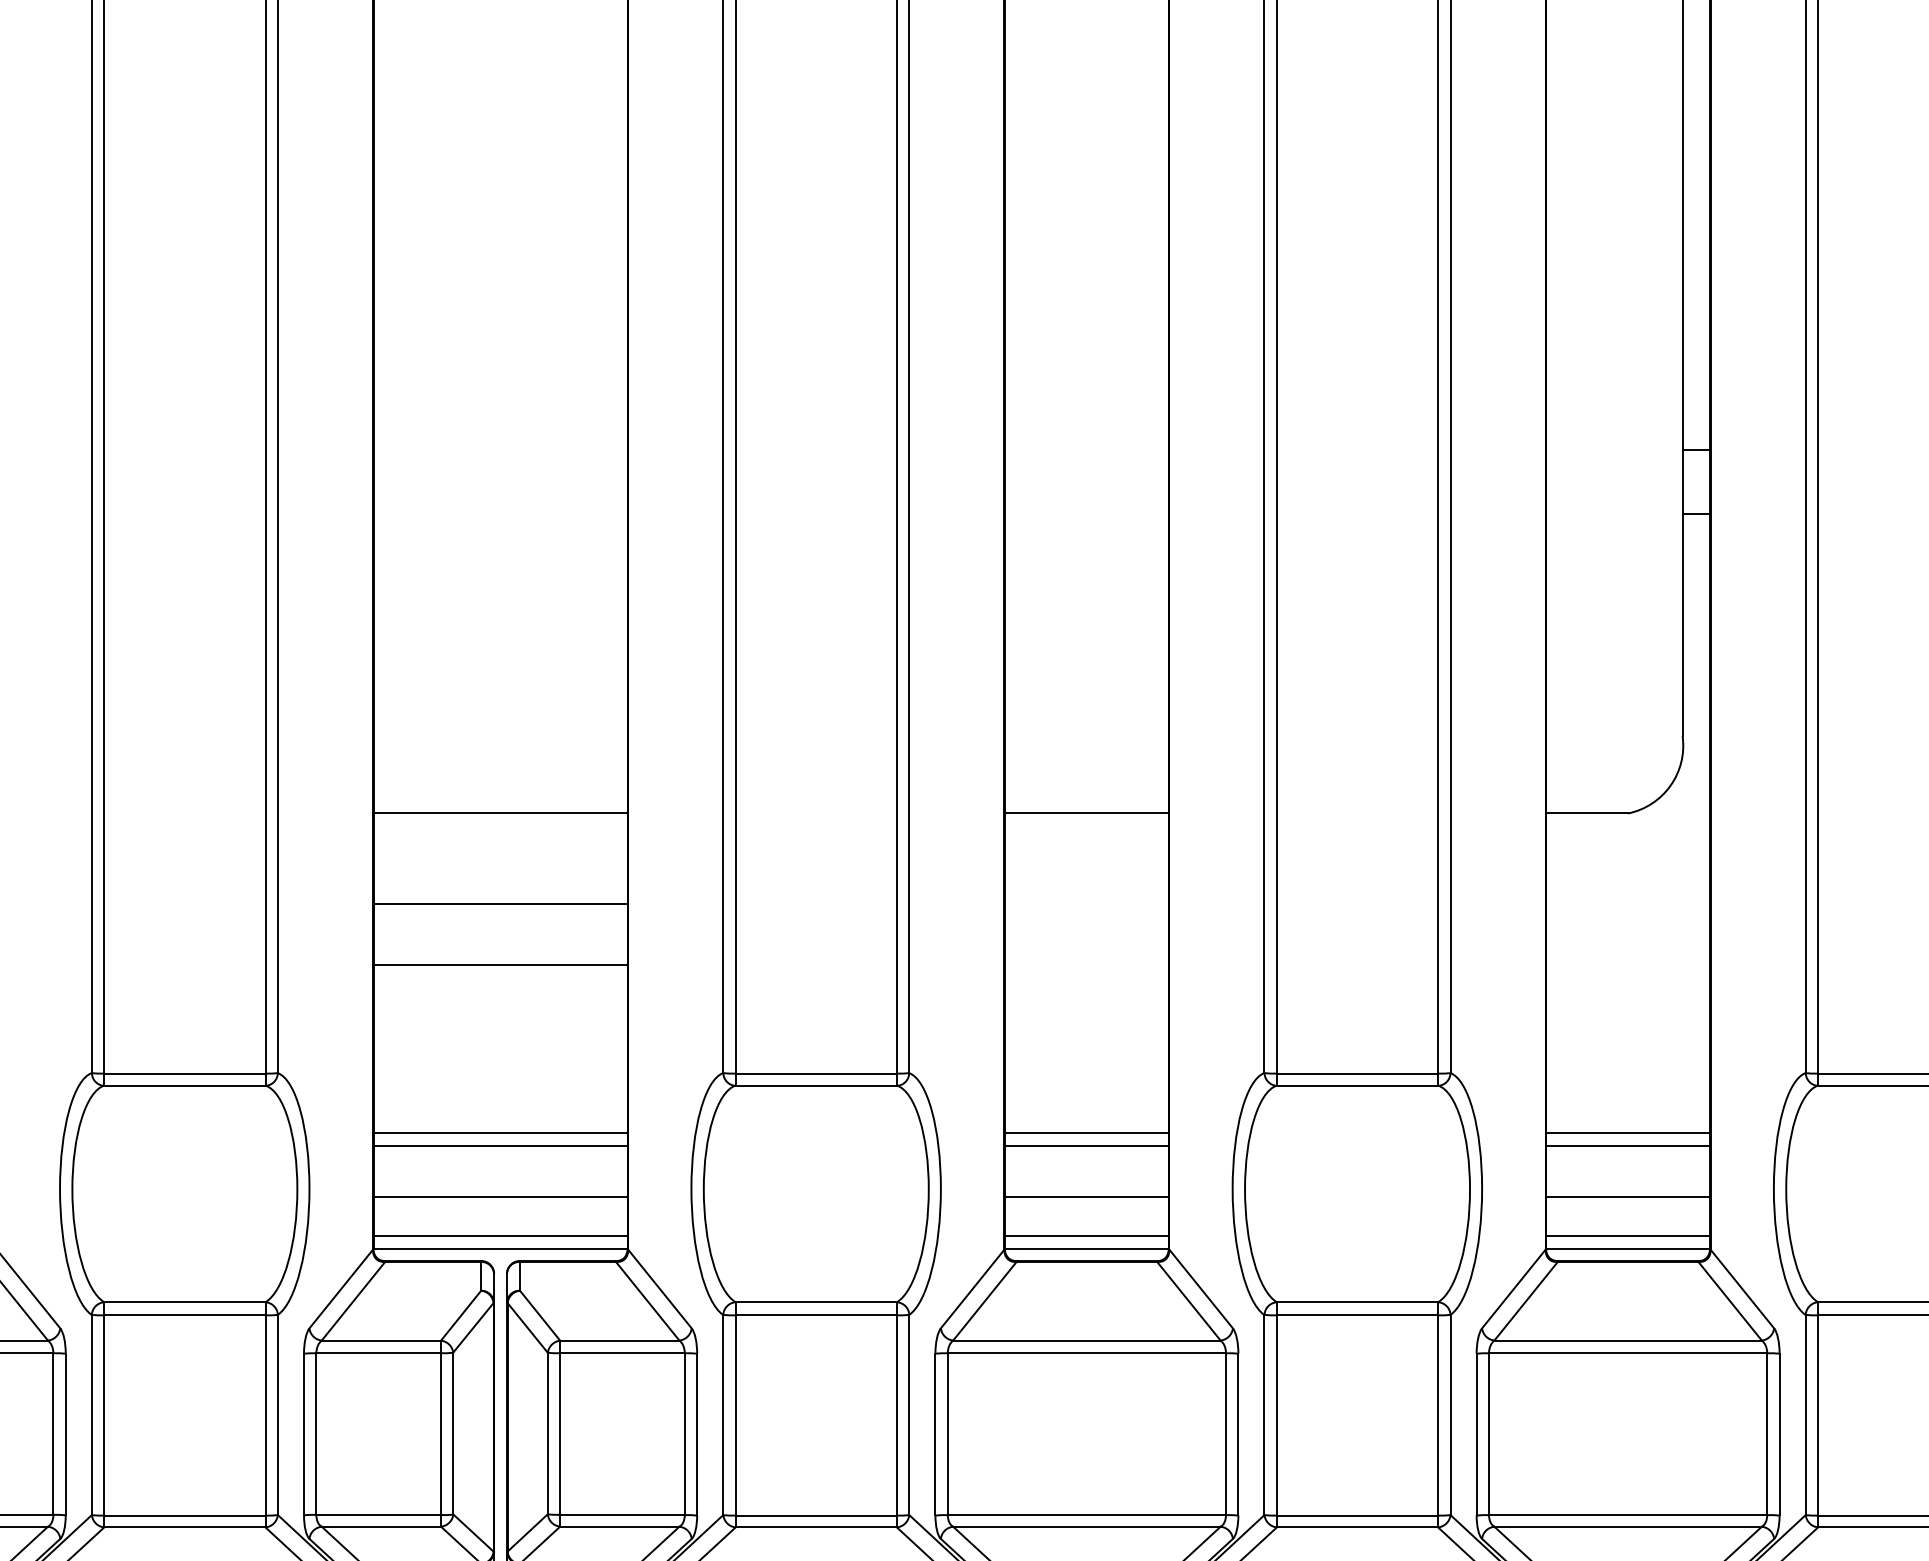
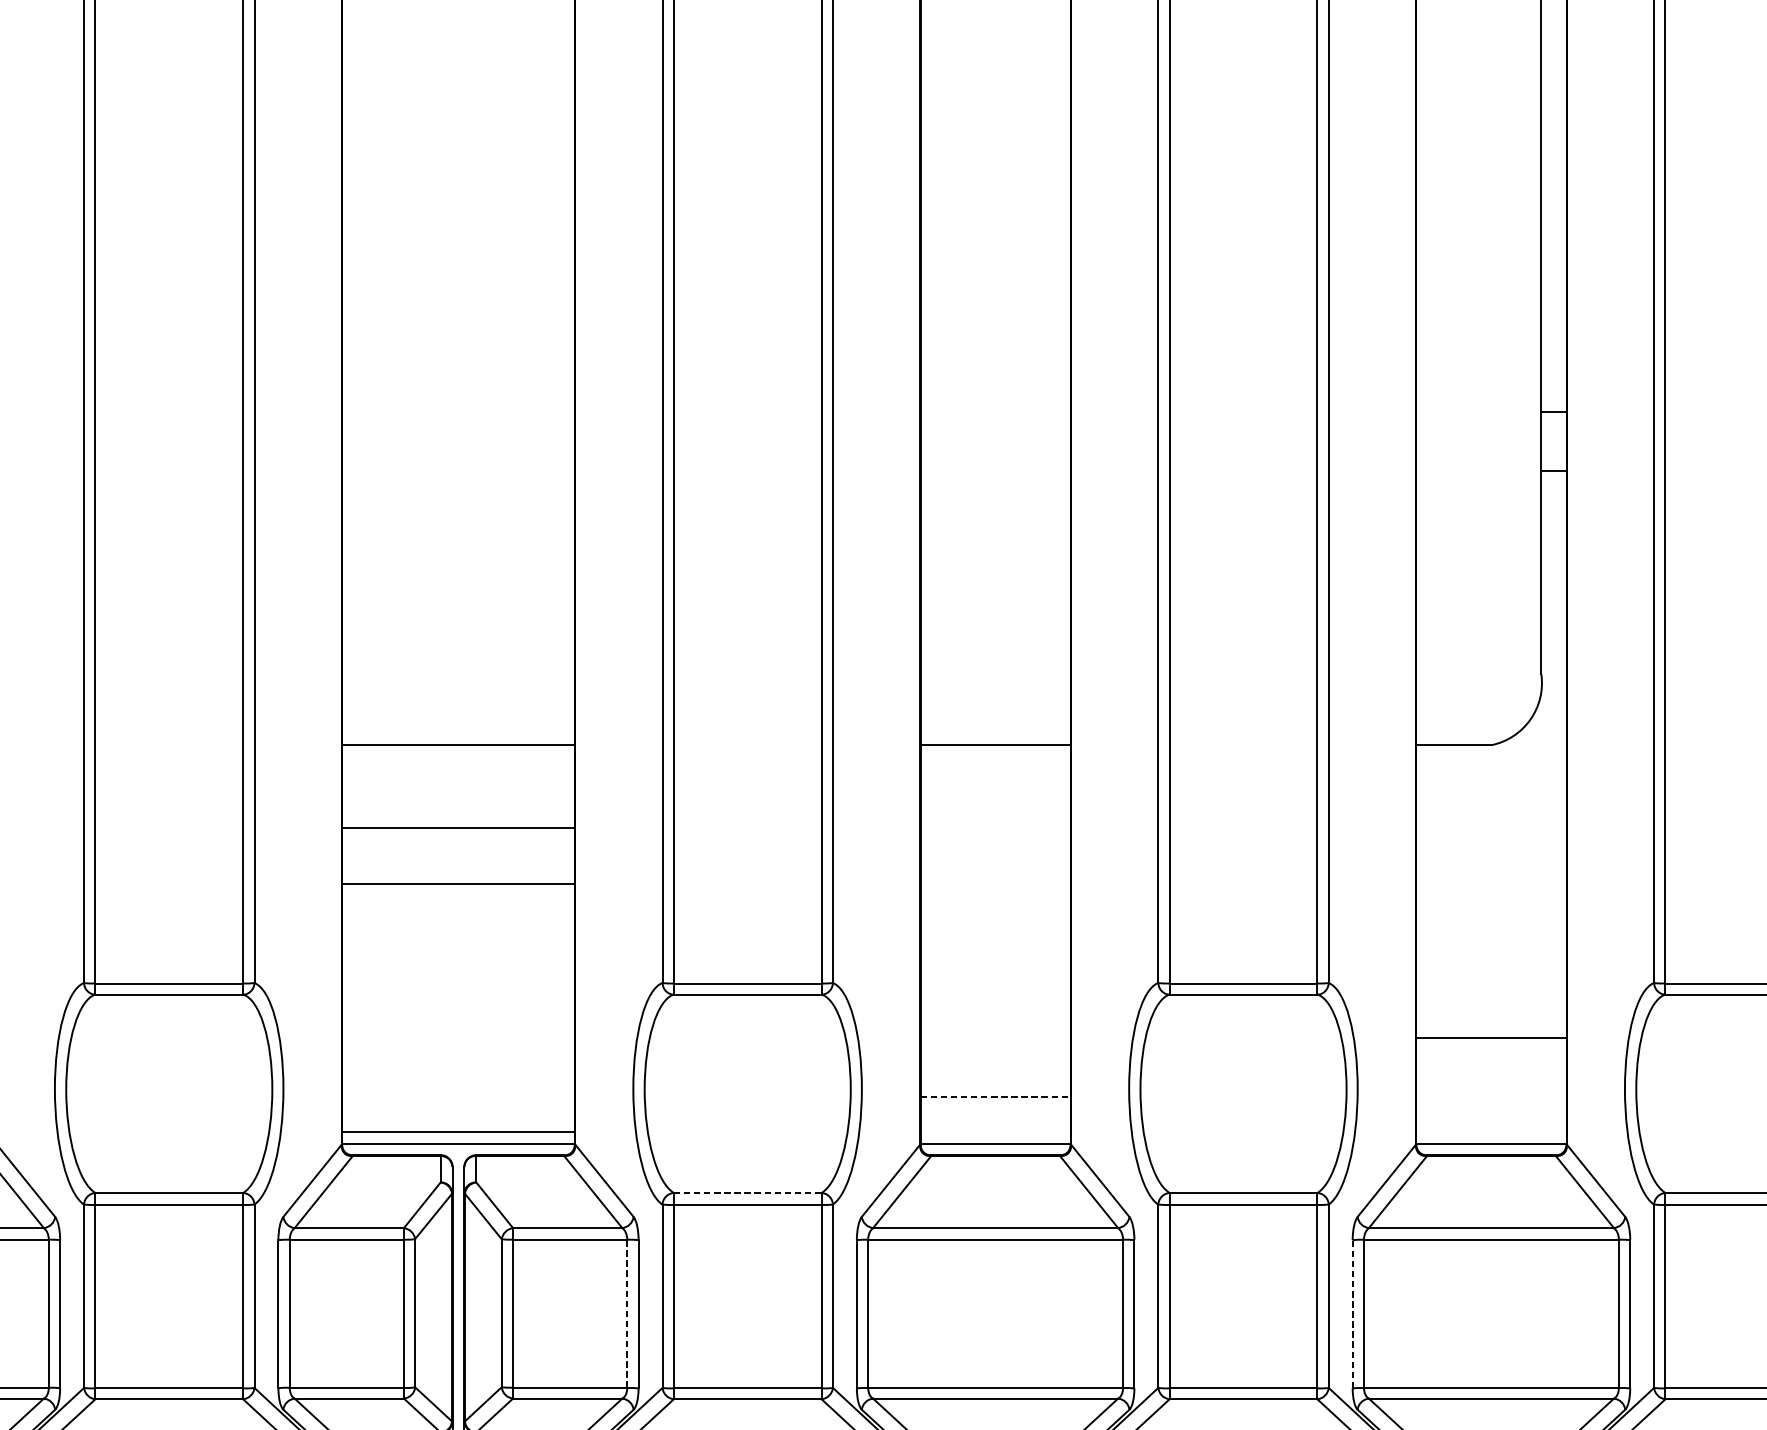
line: (500, 1132) -> (458, 1037), removed
line: (1086, 1132) -> (995, 1037), removed
line: (500, 1145) -> (458, 1049), removed
line: (1086, 1145) -> (995, 1049), removed
line: (1628, 1145) -> (1491, 1049), removed
line: (500, 1197) -> (458, 1097), removed
line: (1086, 1197) -> (995, 1097), solid -> dashed
line: (1628, 1197) -> (1491, 1097), removed
line: (1086, 1235) -> (995, 1131), removed
line: (1628, 1235) -> (1491, 1131), removed
line: (816, 1302) -> (747, 1193), solid -> dashed
line: (684, 1434) -> (626, 1314), solid -> dashed
line: (1476, 1434) -> (1352, 1314), solid -> dashed

